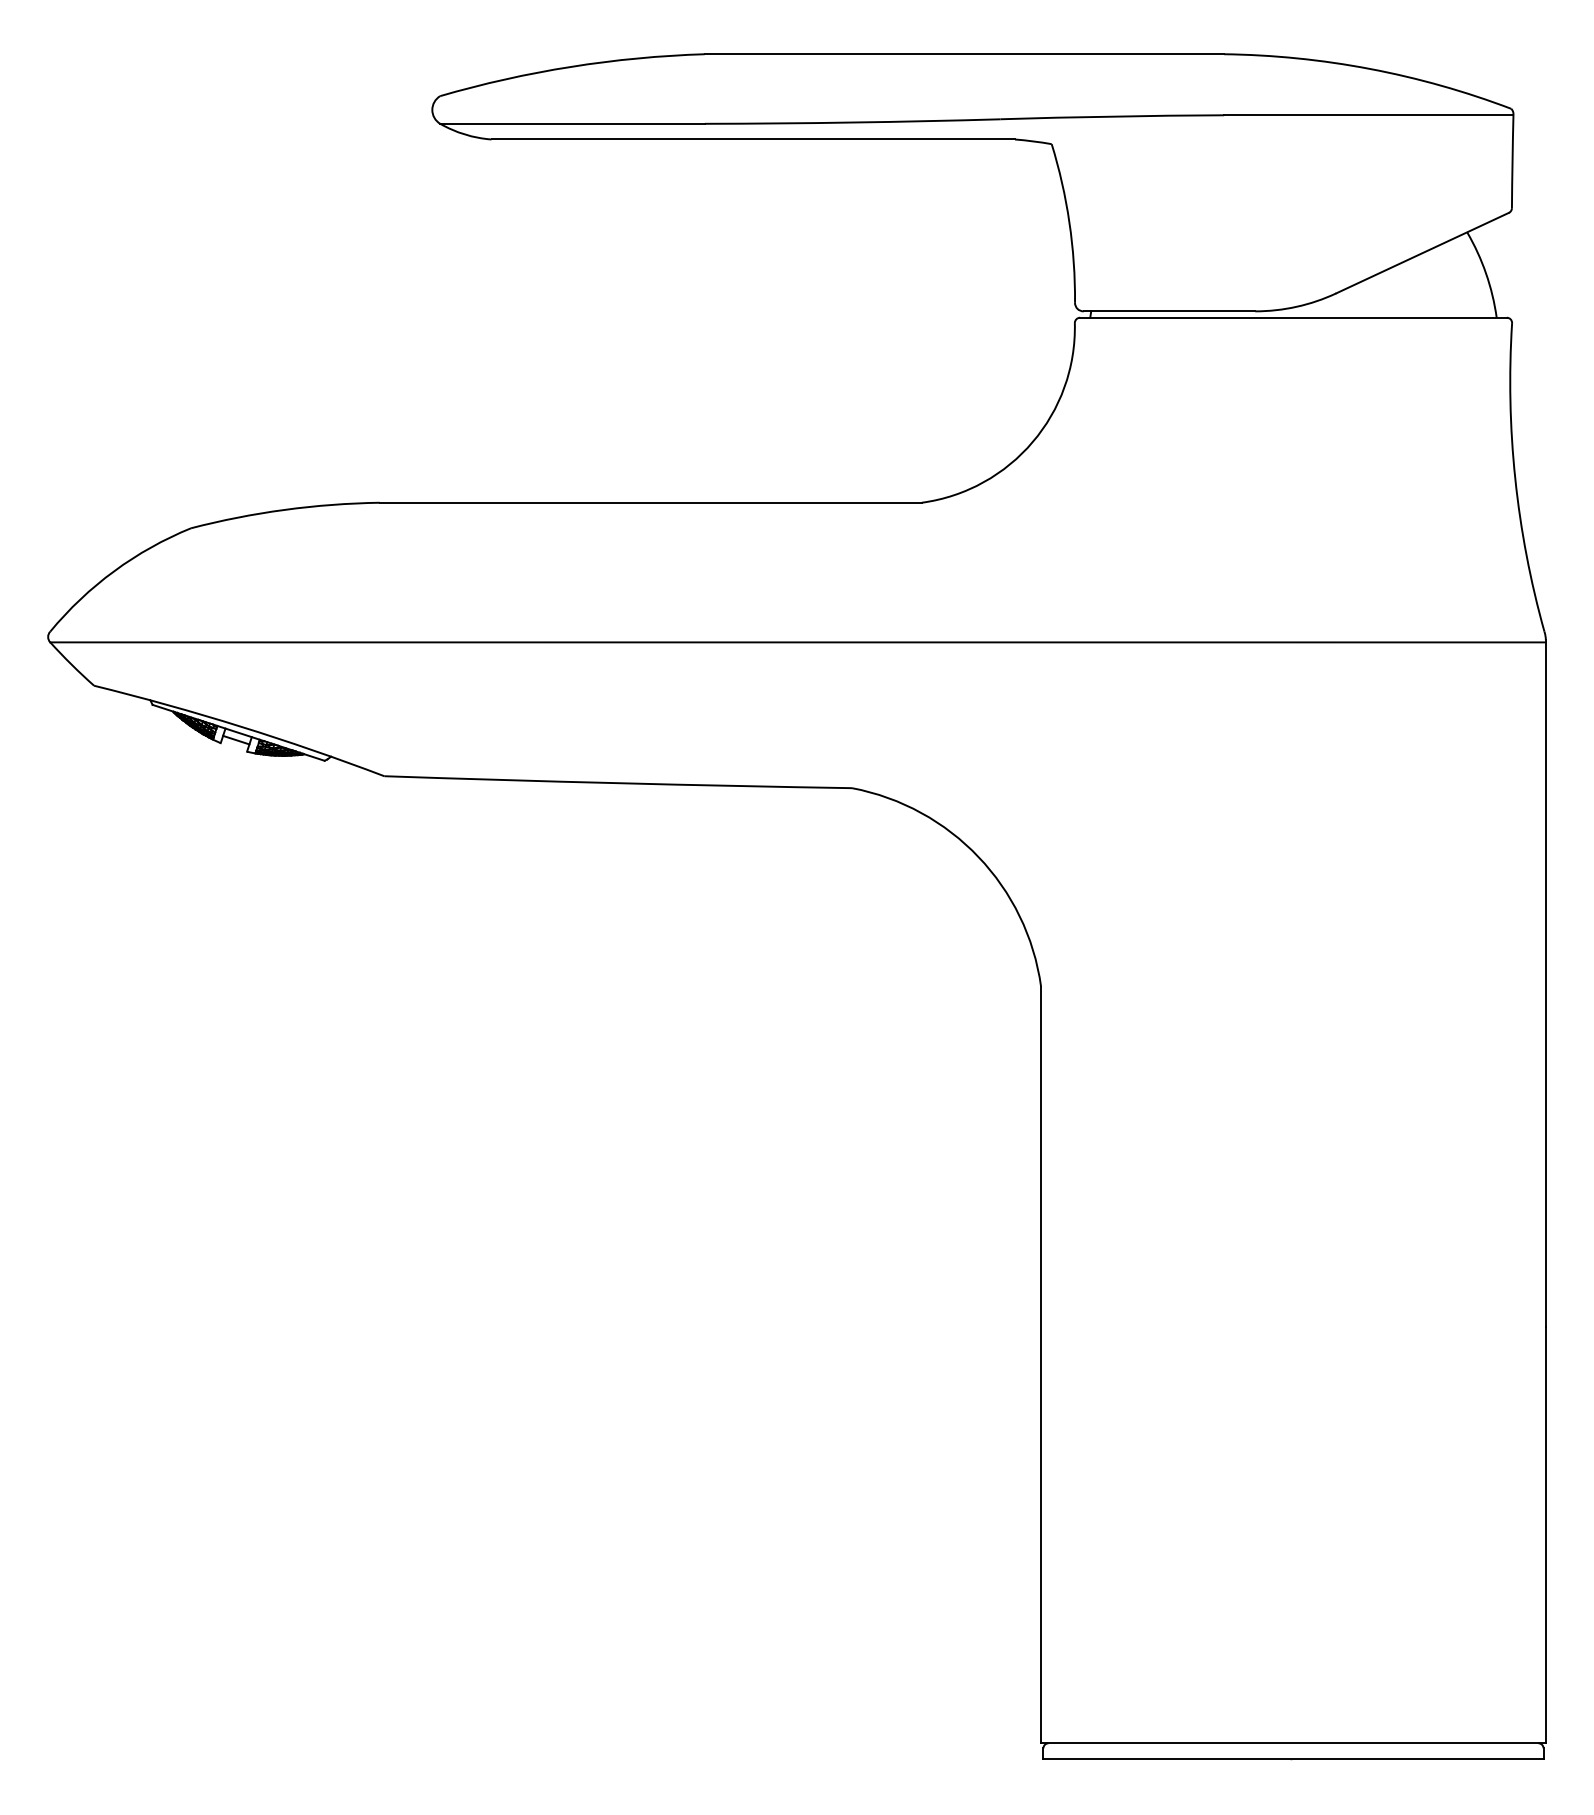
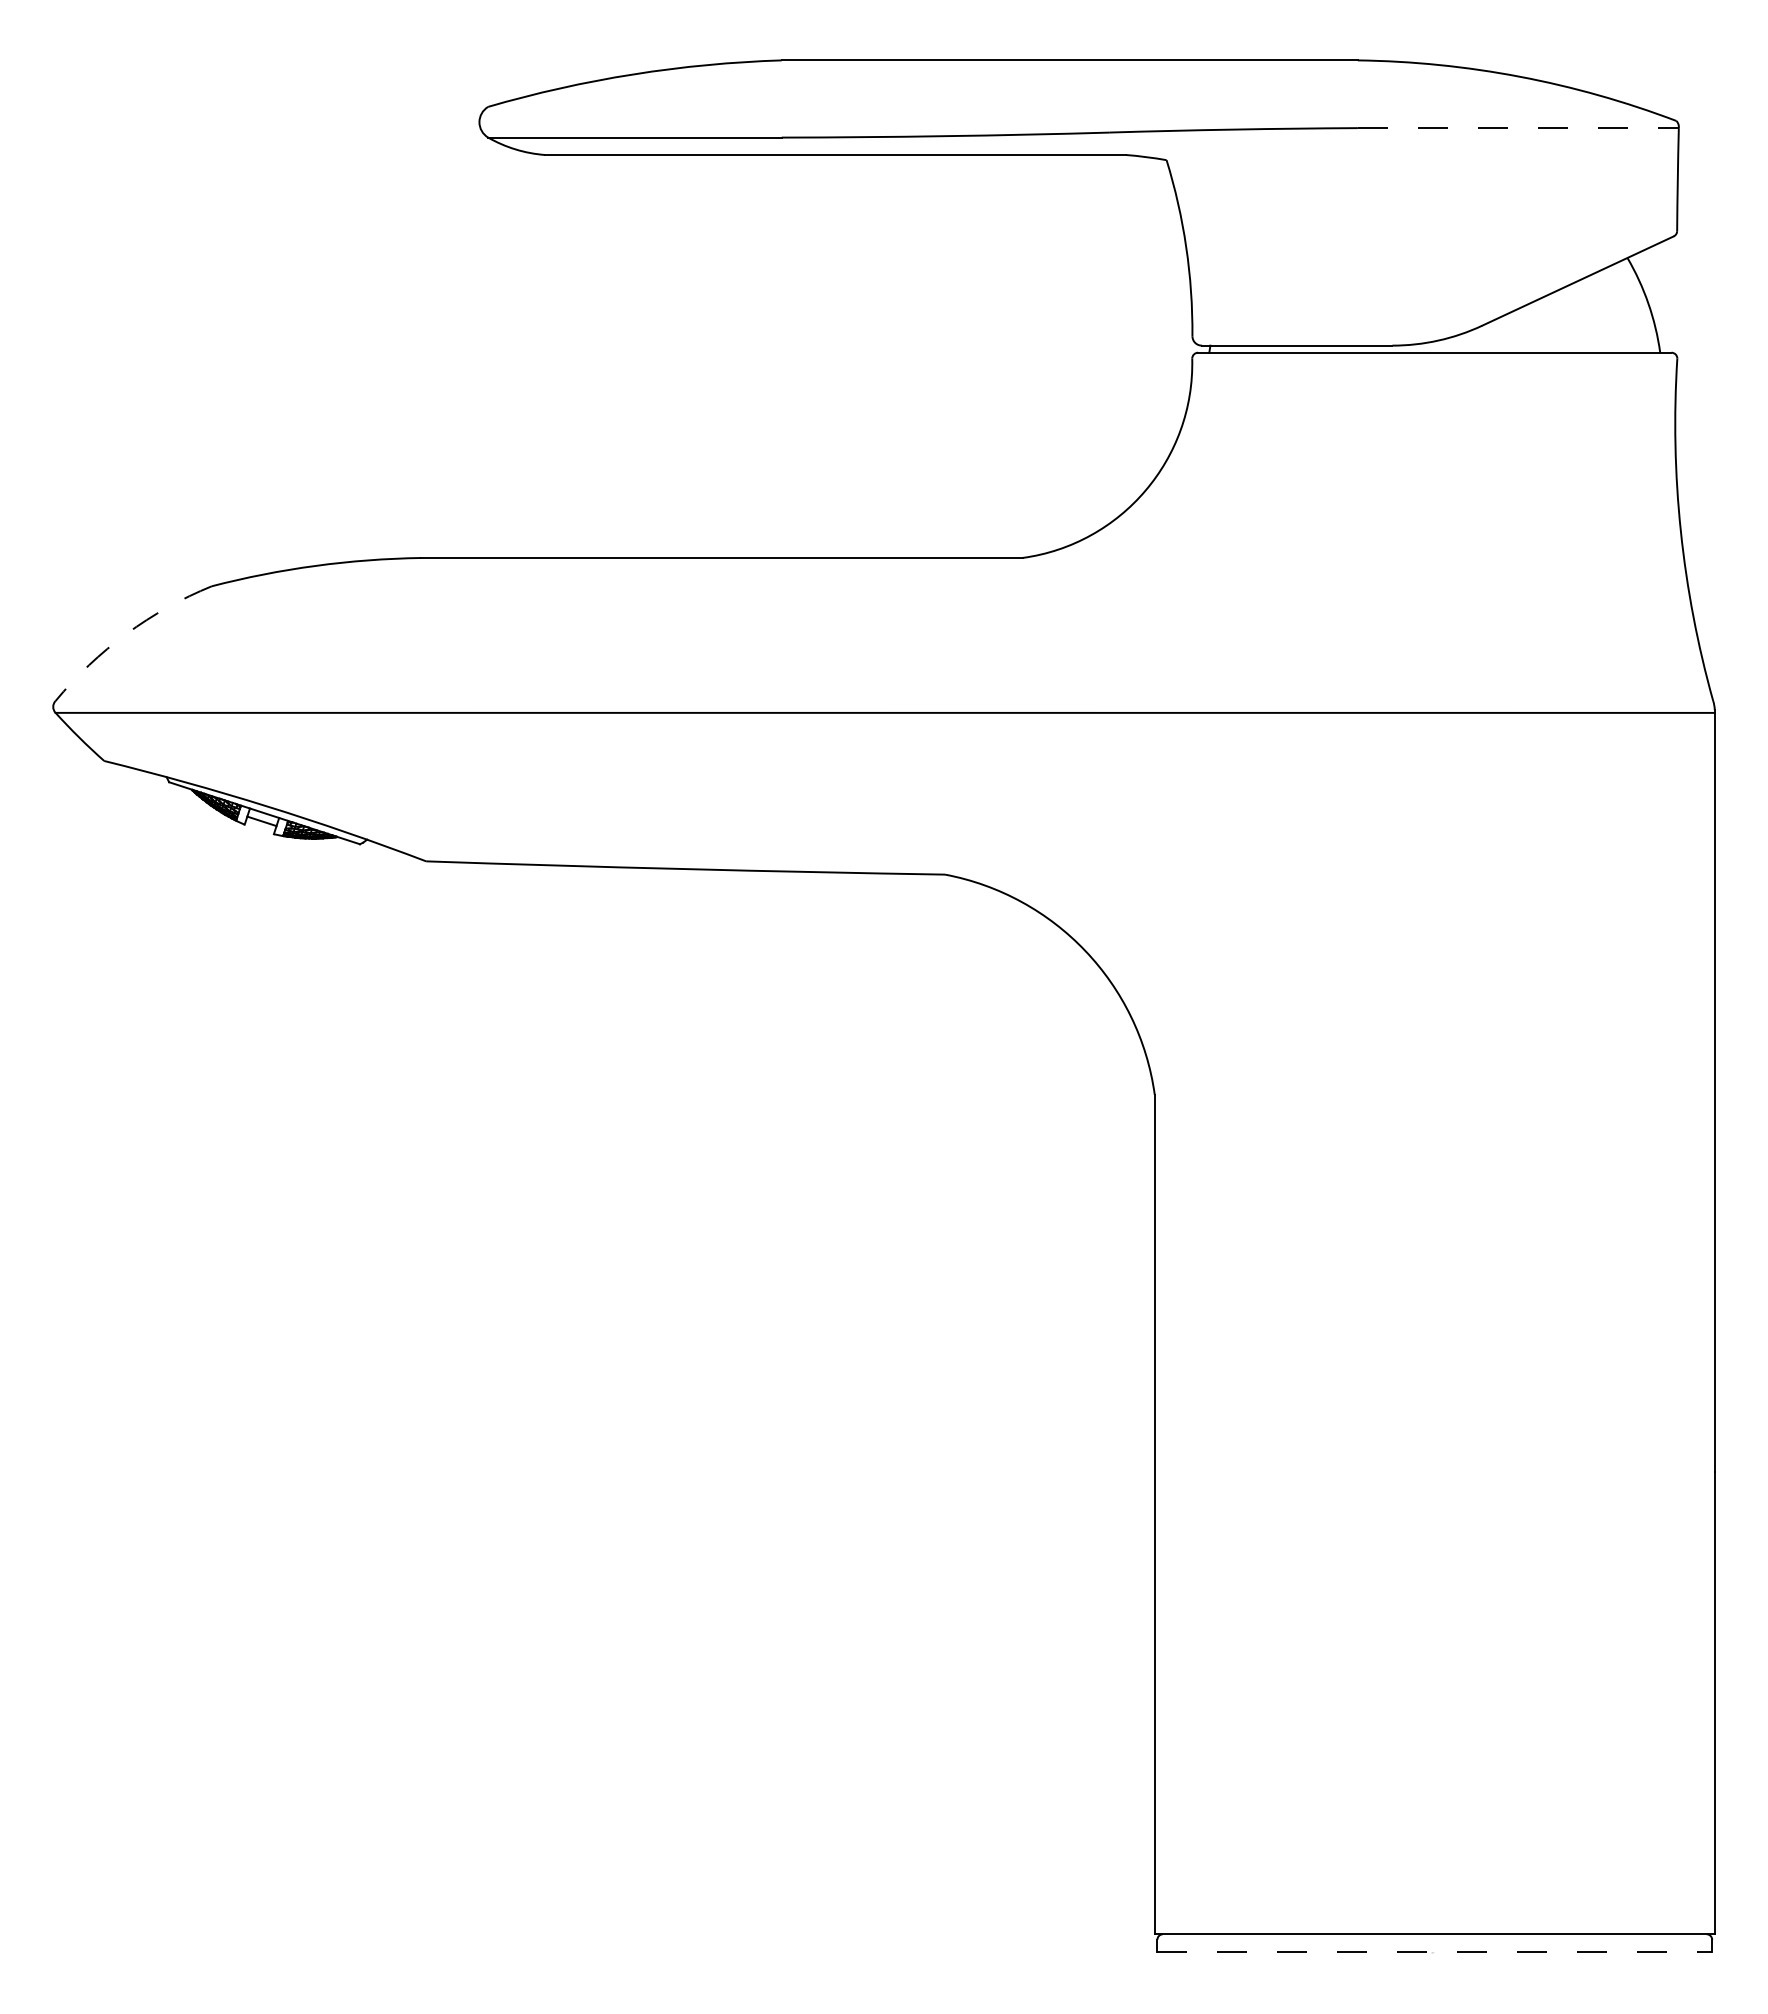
line: (1368, 115) -> (1518, 128), solid -> dashed
arc: (114, 570) -> (126, 633), solid -> dashed
line: (1294, 1758) -> (1435, 1951), solid -> dashed

